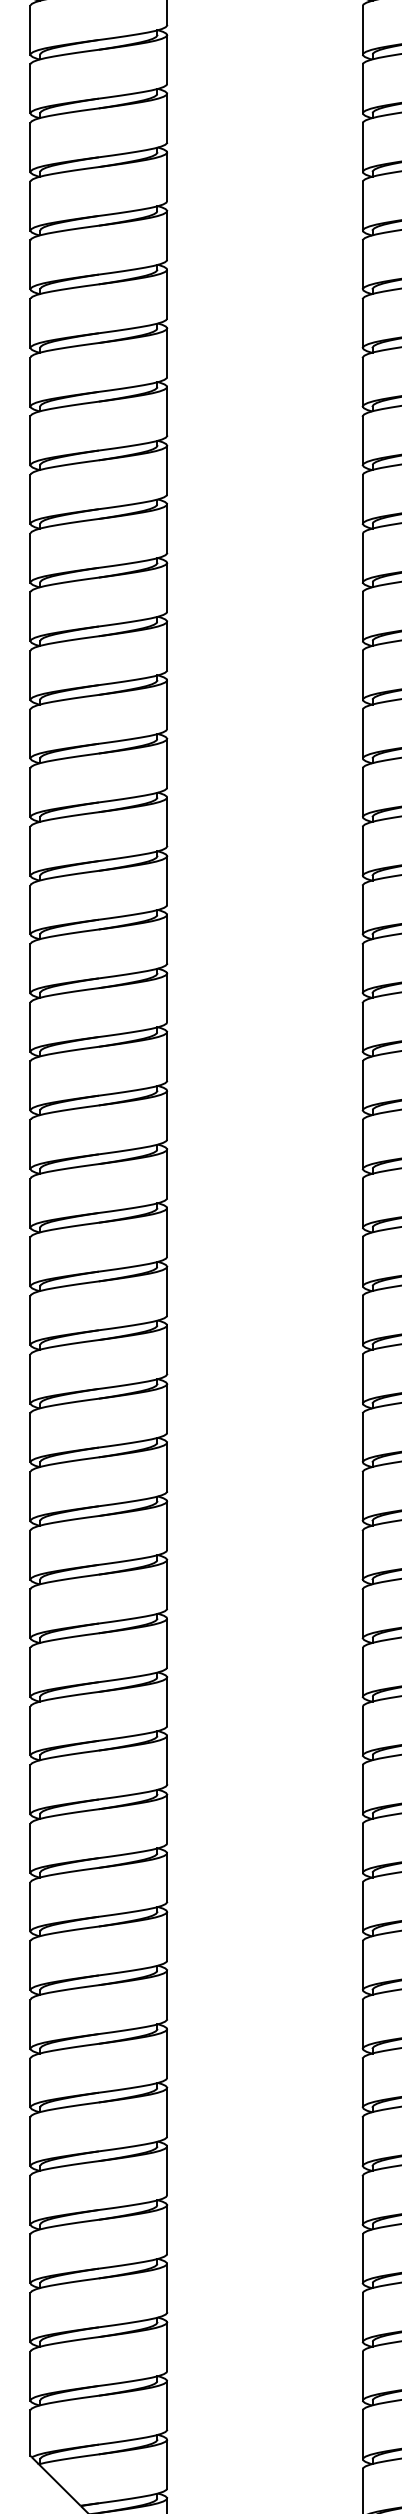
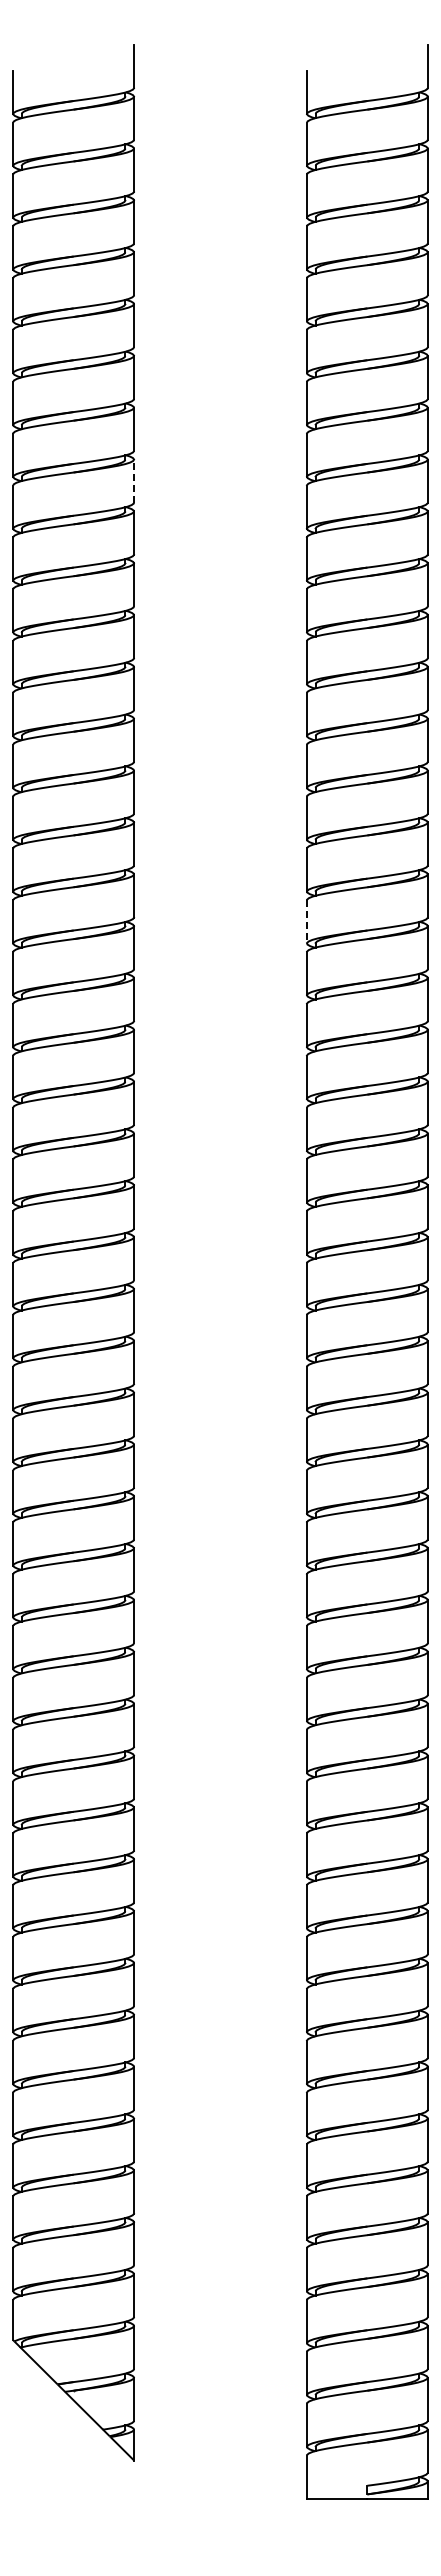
line: (167, 353) -> (134, 481), solid -> dashed
line: (362, 850) -> (306, 921), solid -> dashed

